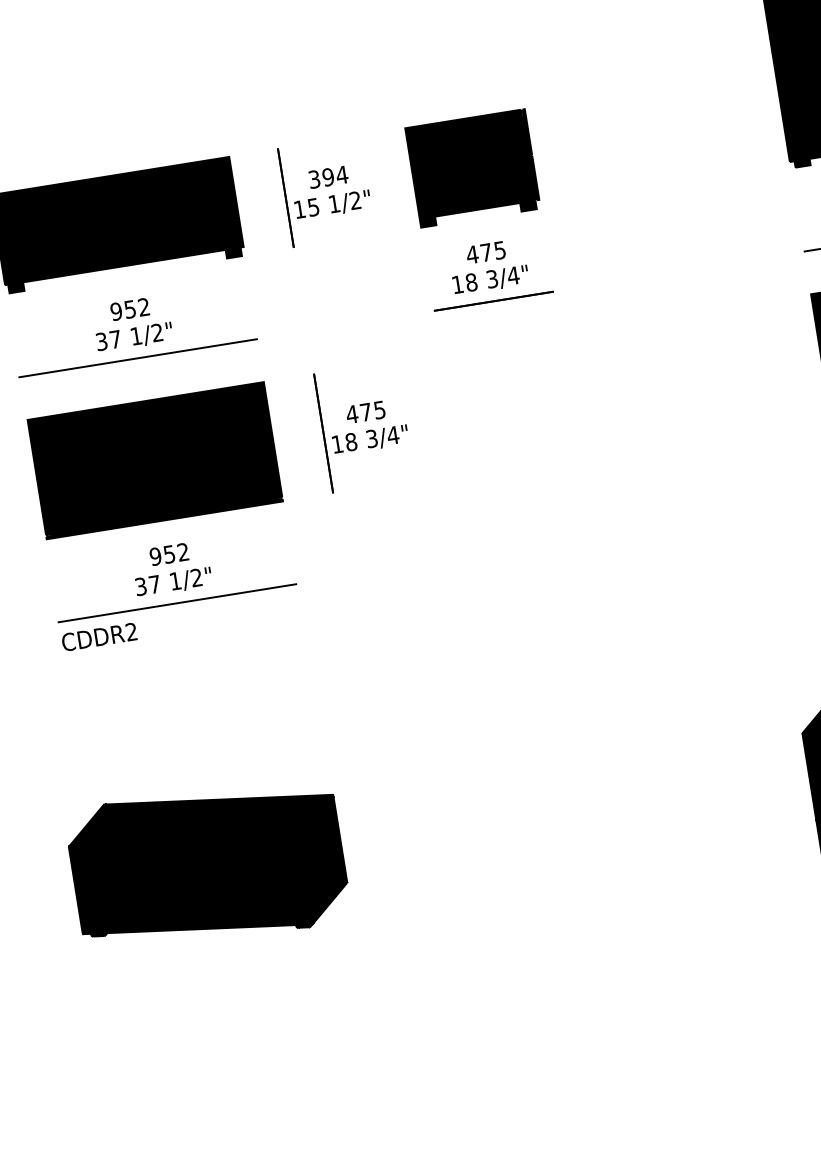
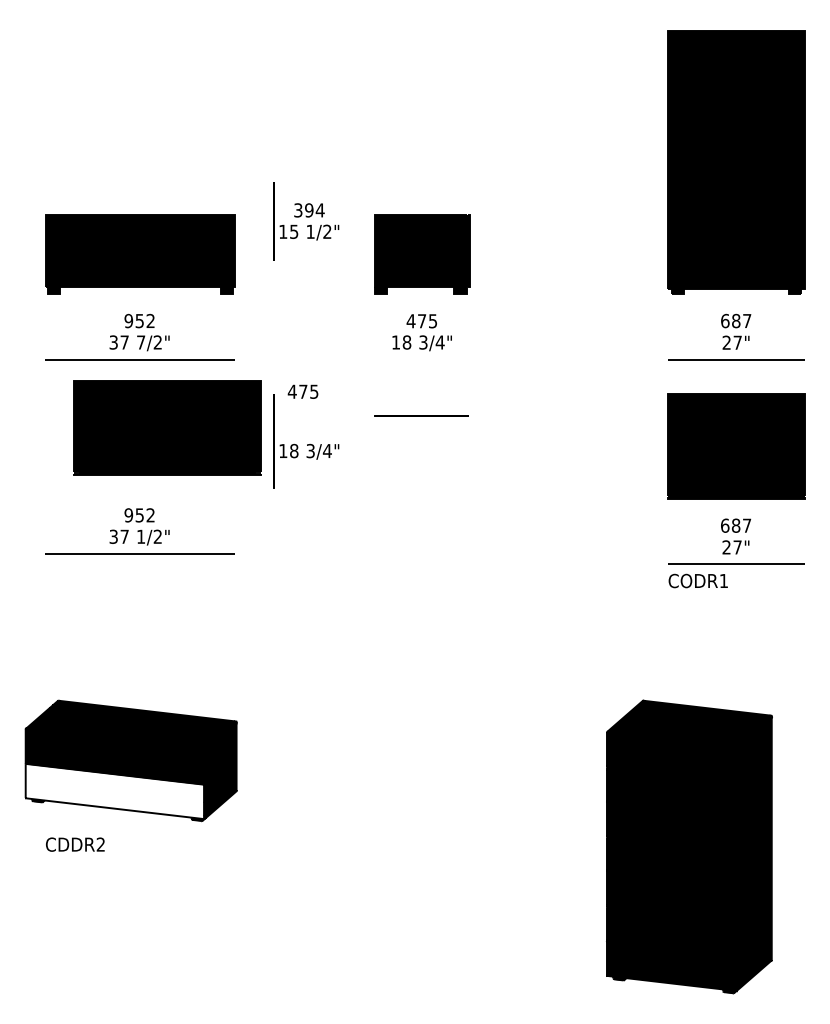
part: (327, 191) -> (306, 221), moved
line: (493, 300) -> (421, 415), moved
text: (136, 336) -> (141, 342), 1/2" -> 7/2"
text: (364, 412) -> (302, 391), moved
part: (155, 459) -> (167, 427), moved
text: (99, 636) -> (75, 844), moved
fill: (193, 907) -> (114, 791), removed

